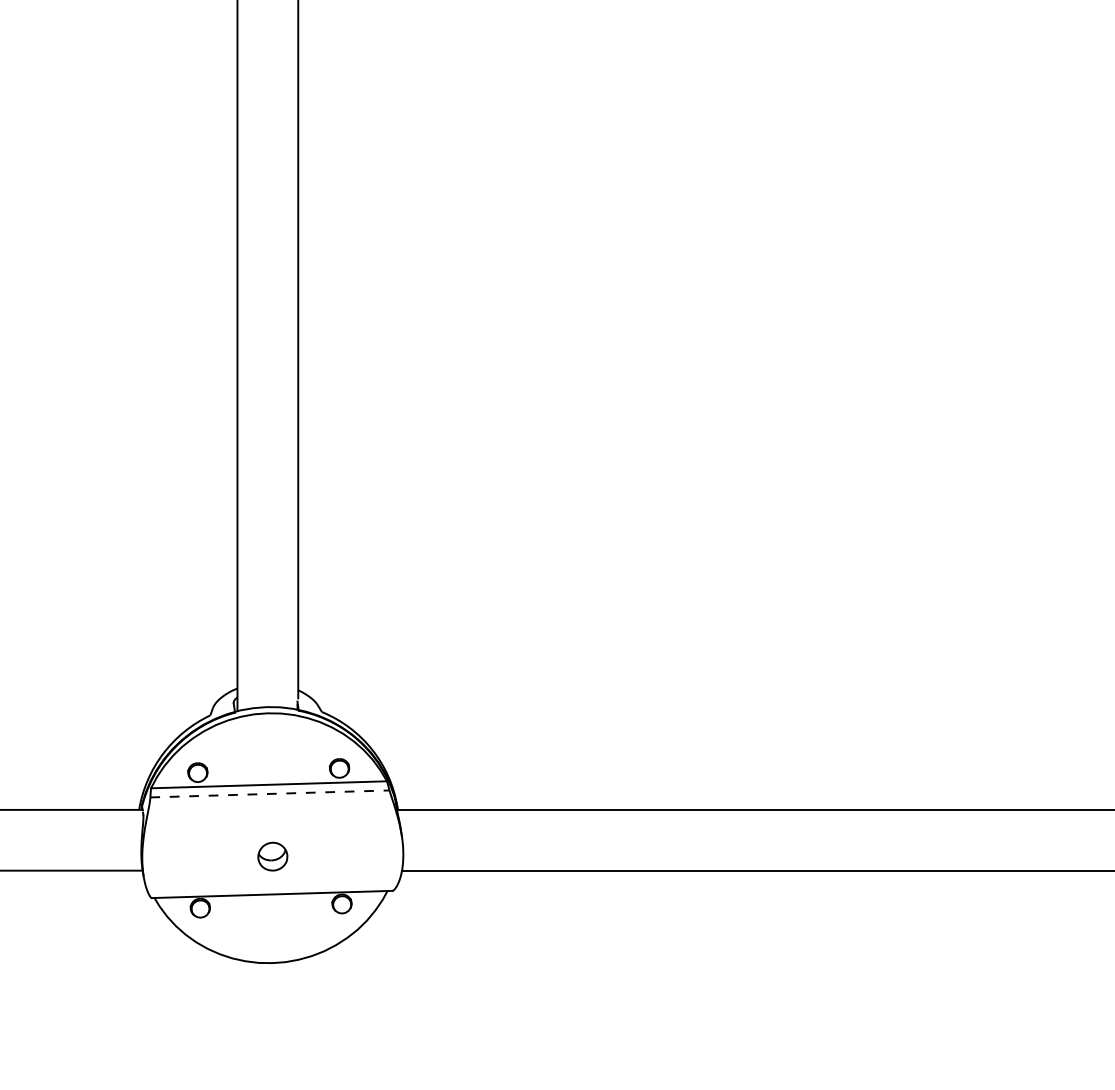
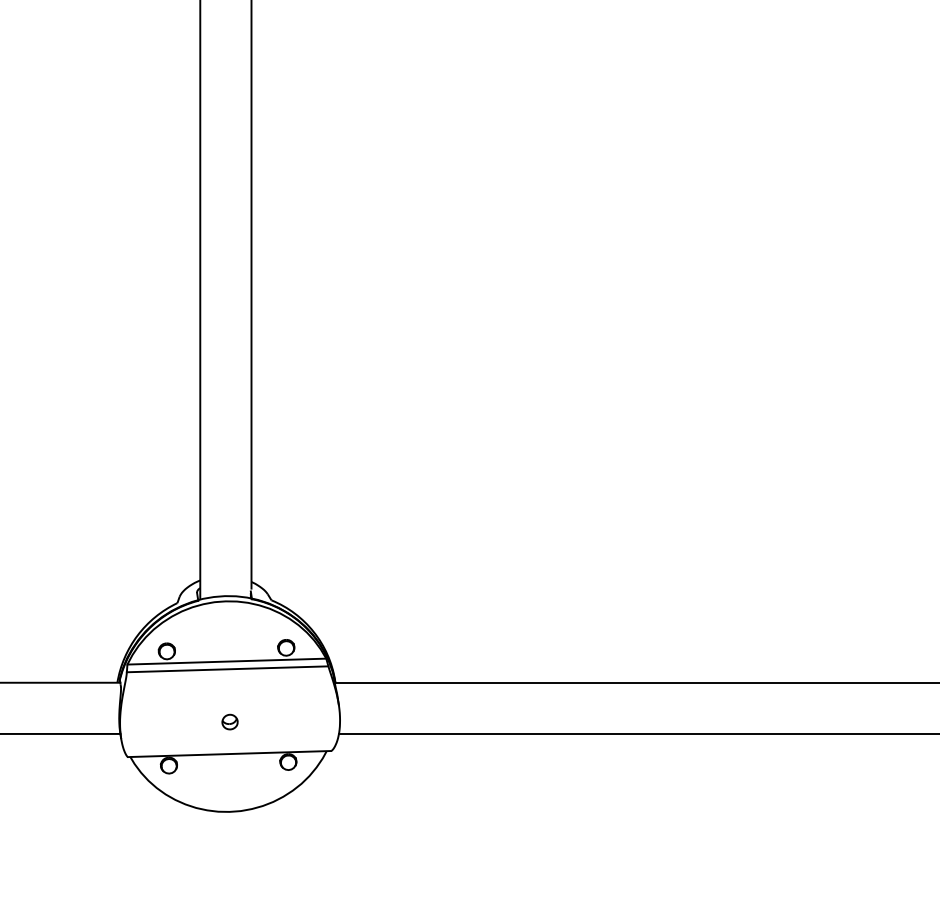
line: (269, 794) -> (227, 669), dashed -> solid
part: (272, 855) -> (229, 721), size x0.62

